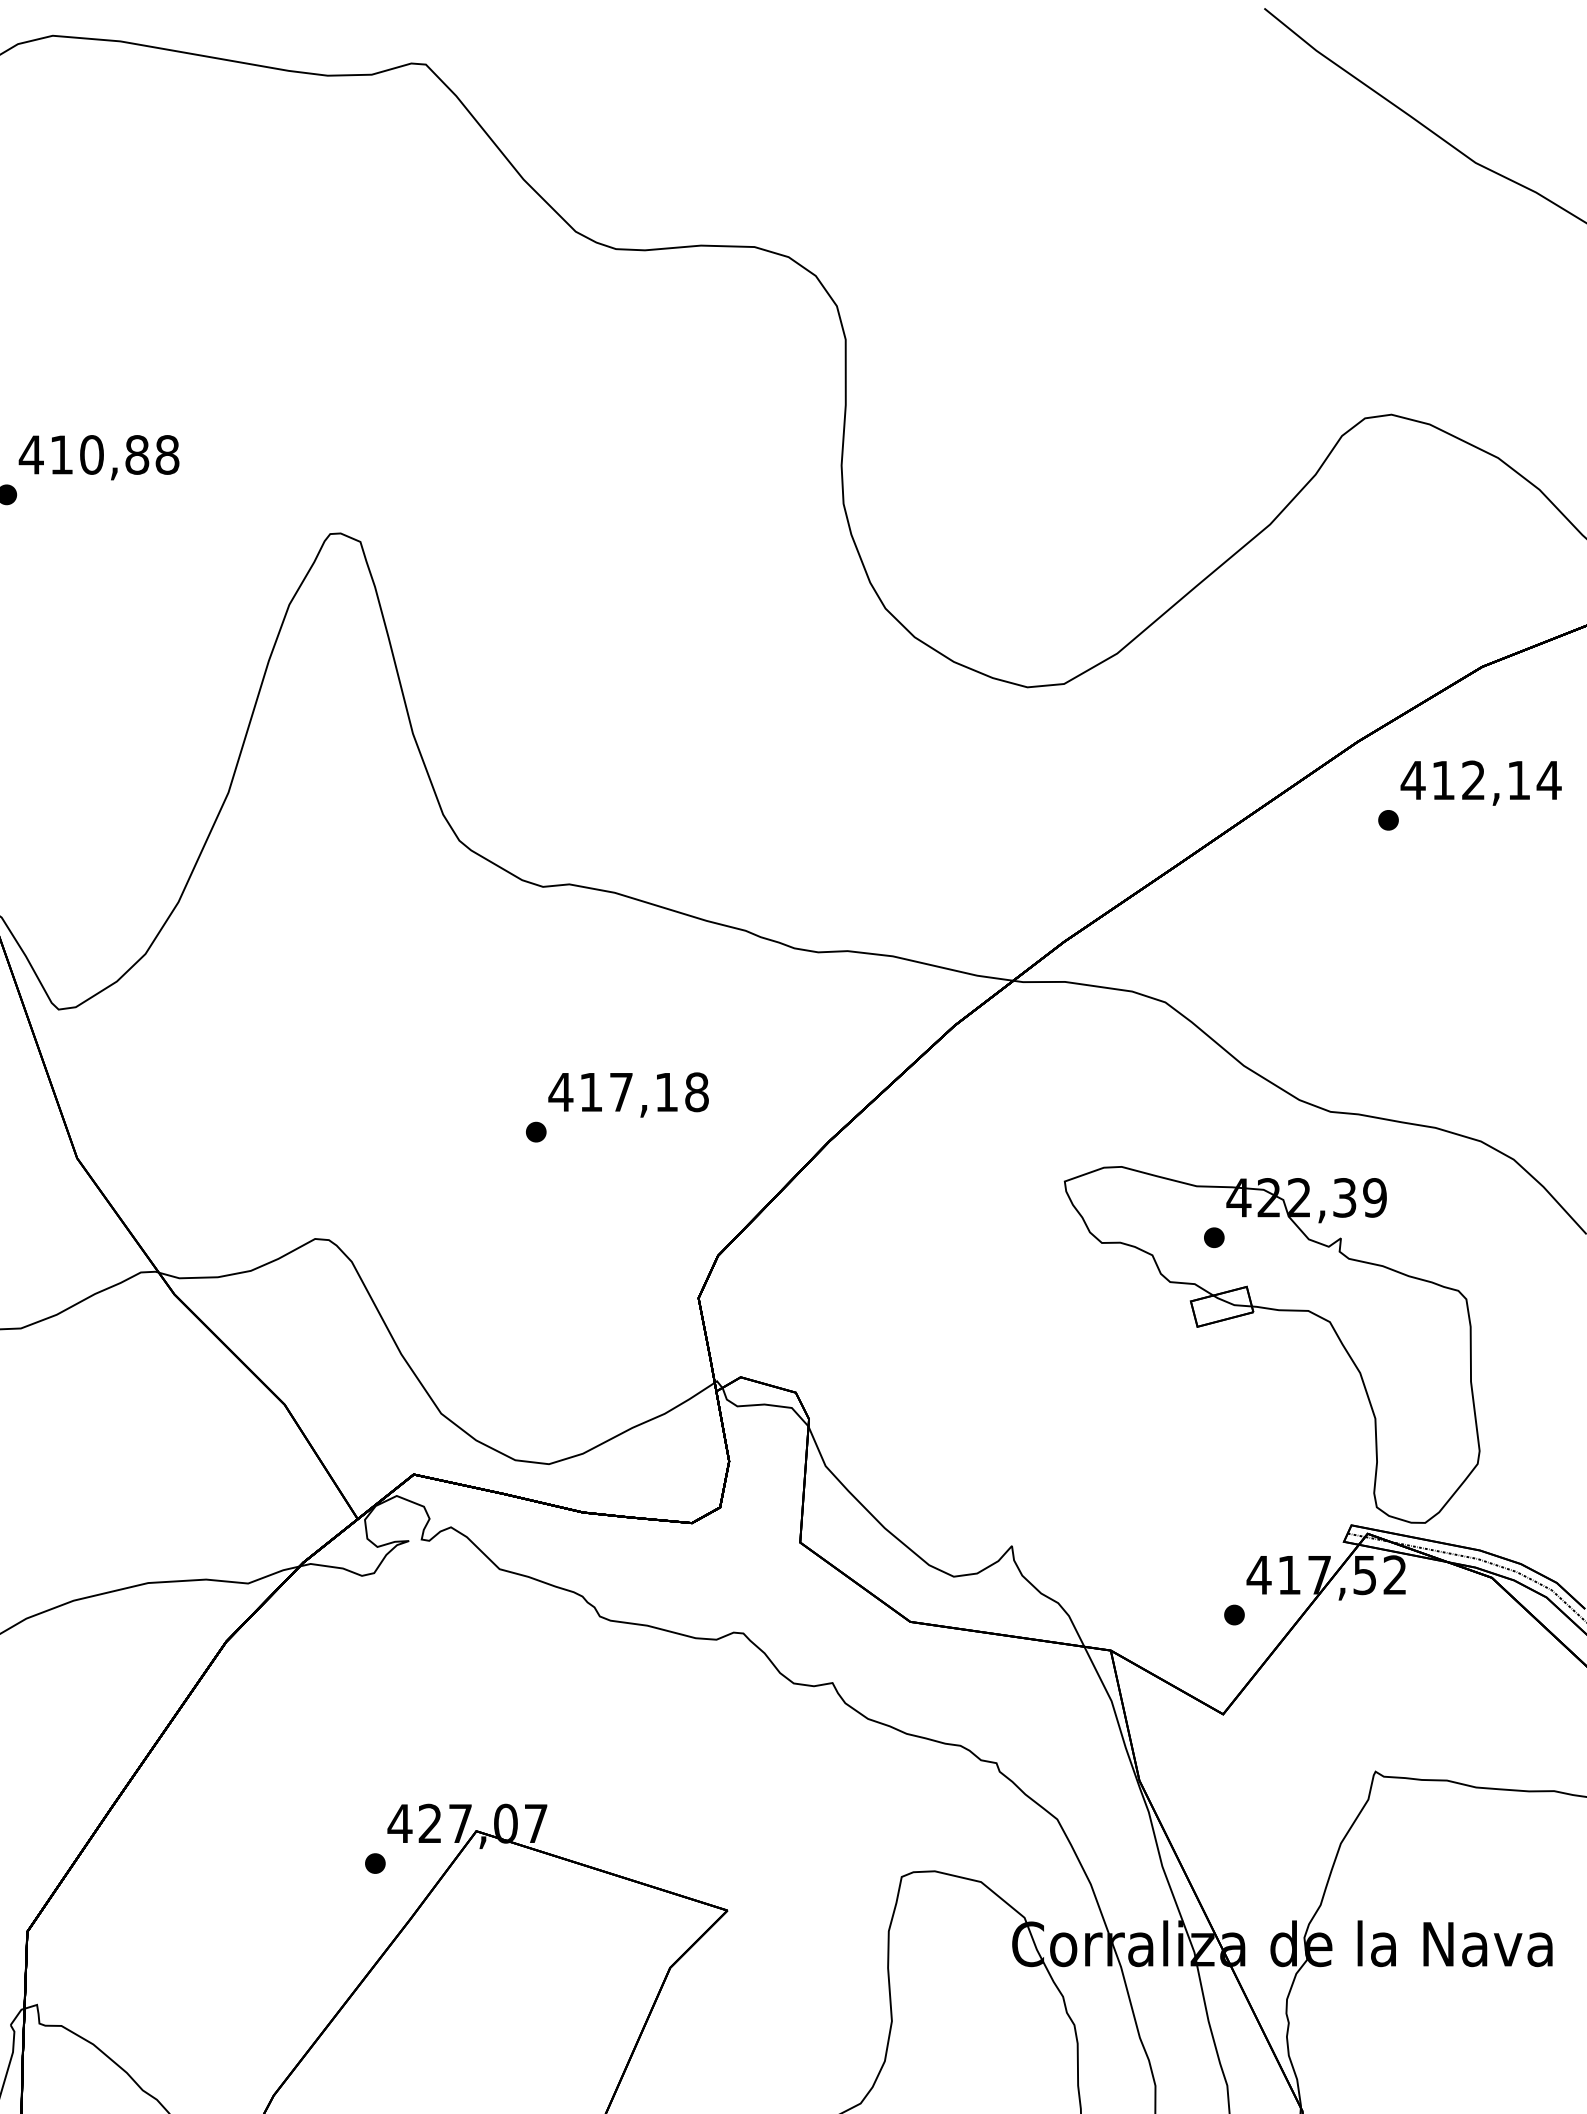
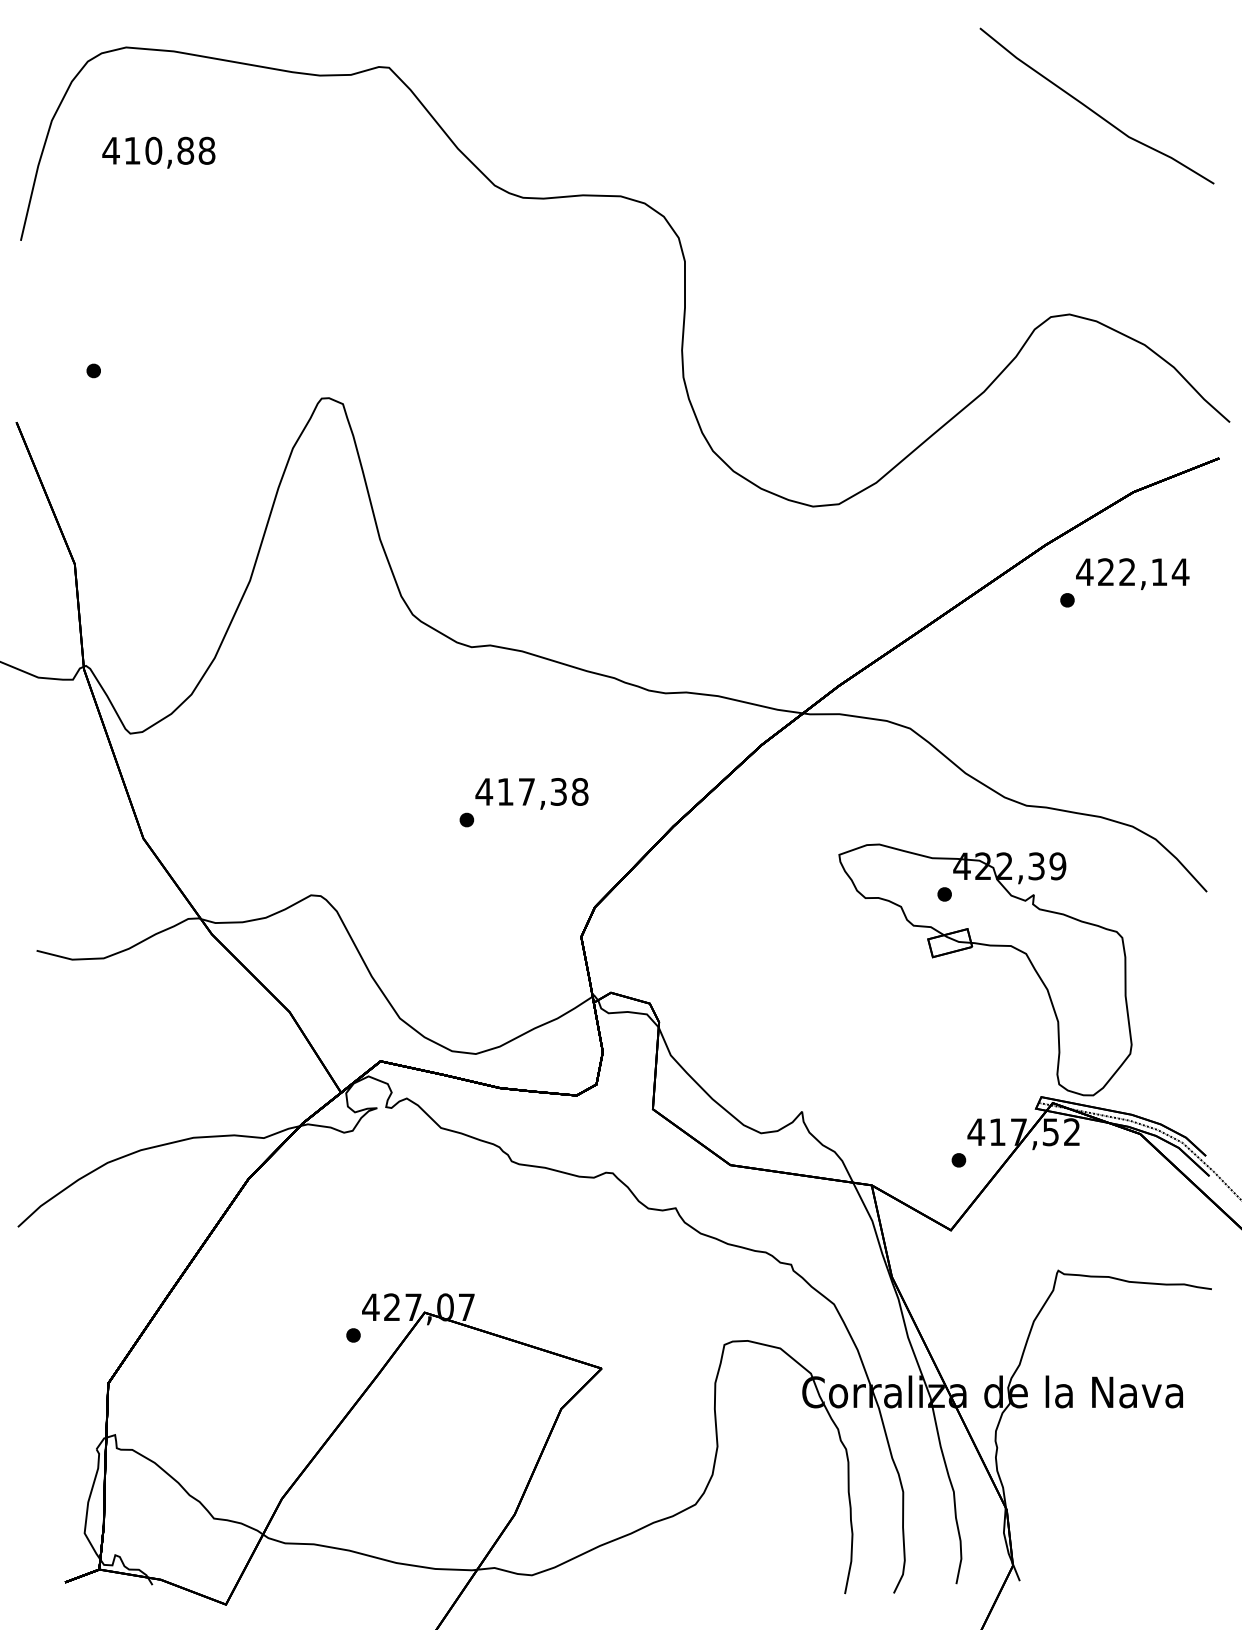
text: (98, 457) -> (158, 152), moved
text: (1442, 779) -> (1105, 571), 412,14 -> 422,14
text: (666, 1091) -> (558, 791), 417,18 -> 417,38

